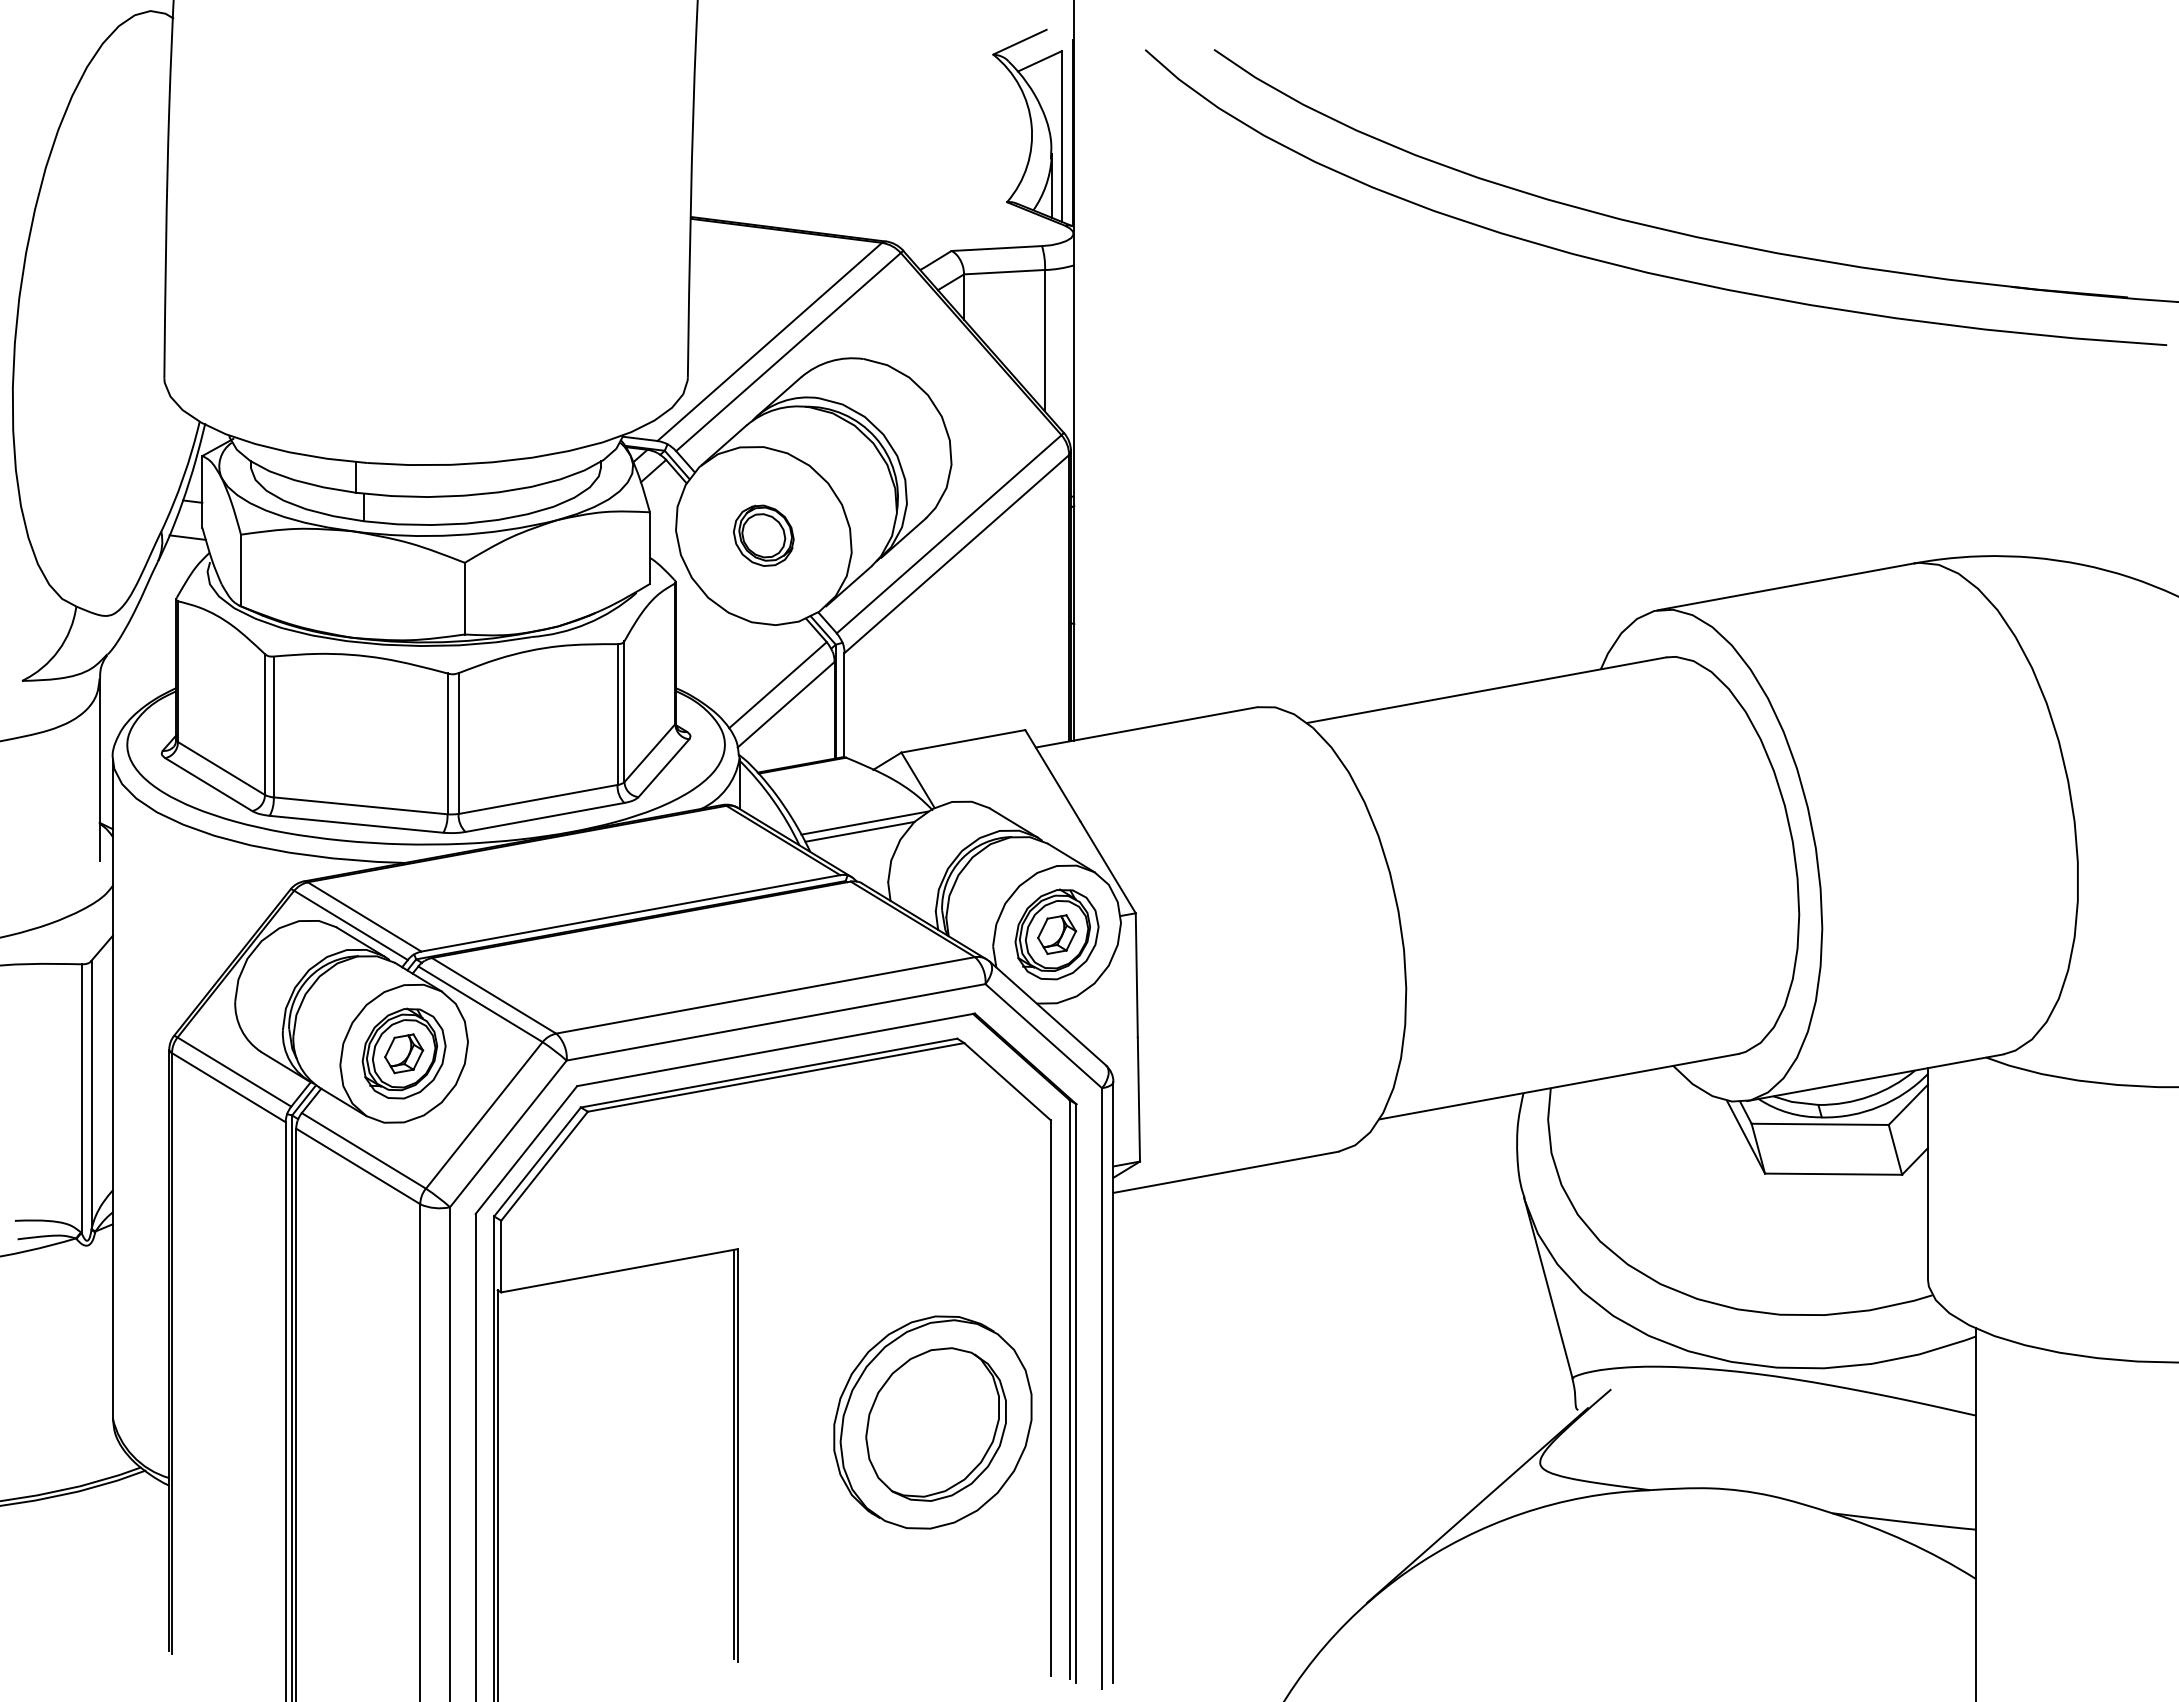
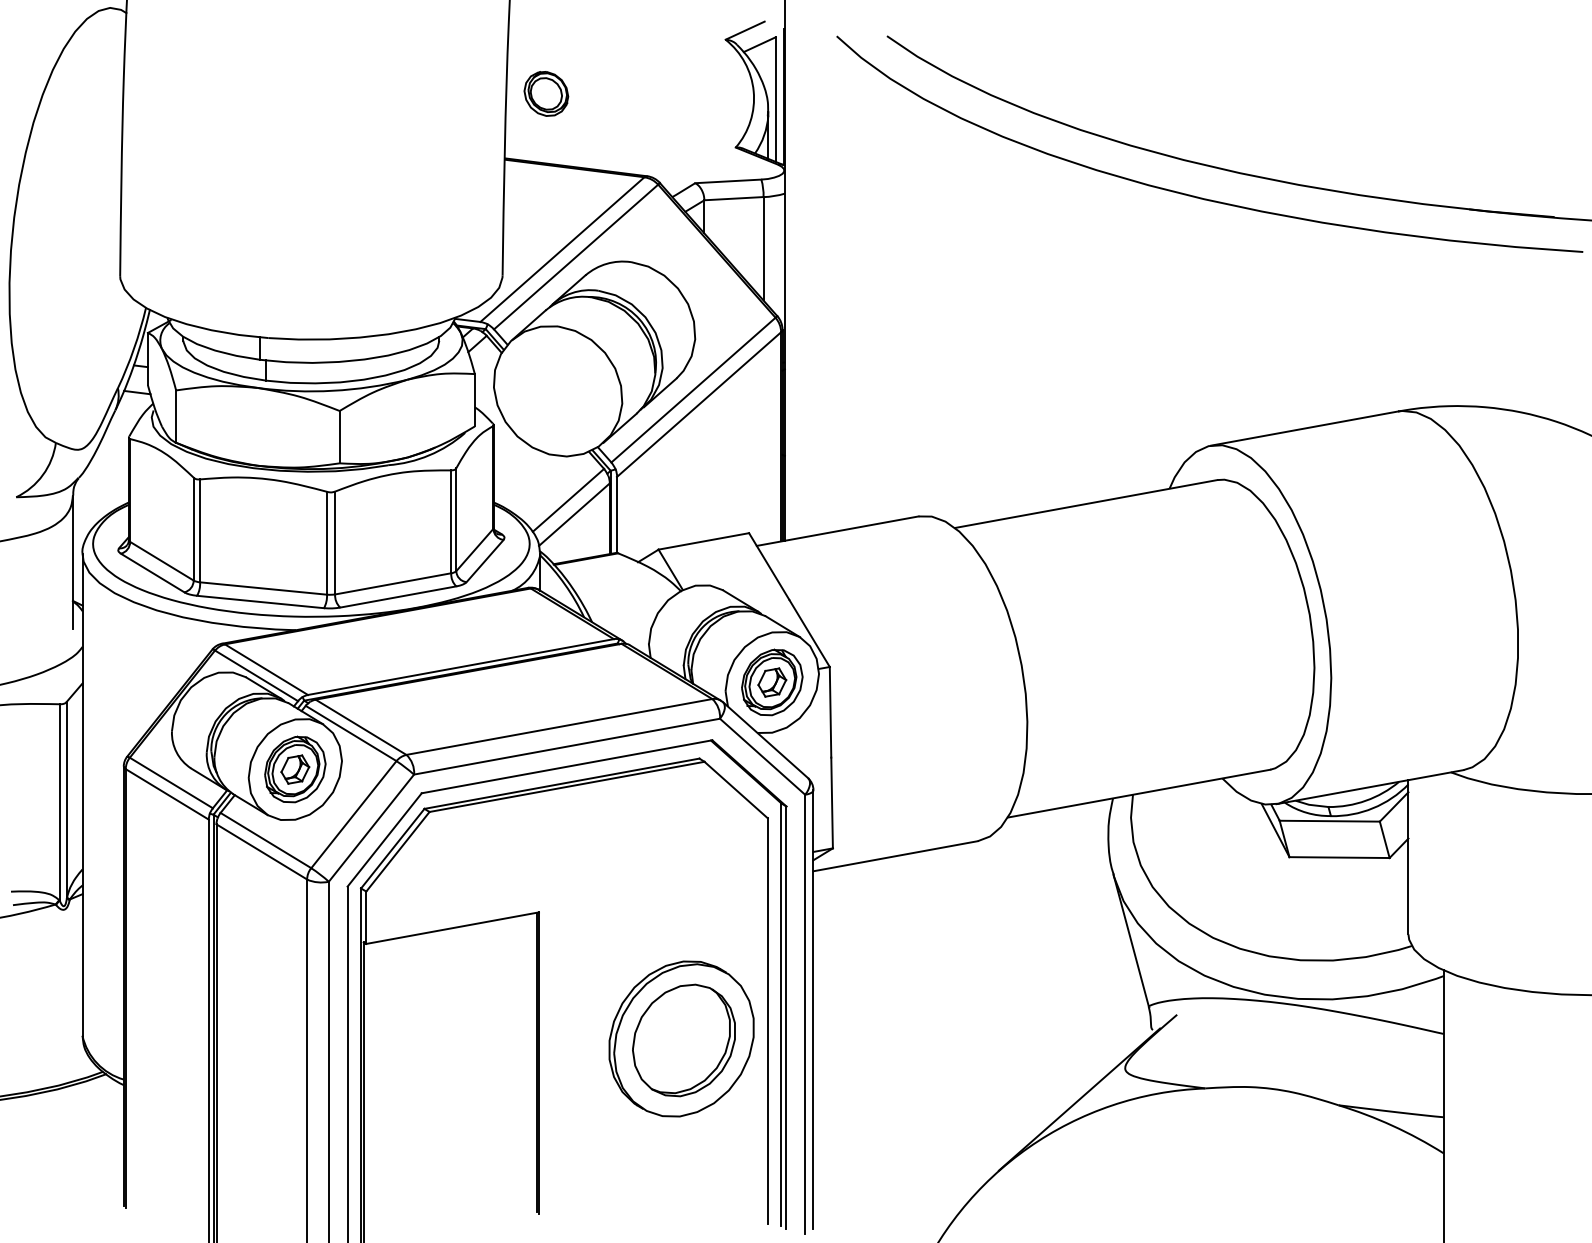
part: (763, 535) -> (546, 93), moved
line: (864, 822) -> (631, 600), removed
line: (859, 831) -> (627, 607), removed

